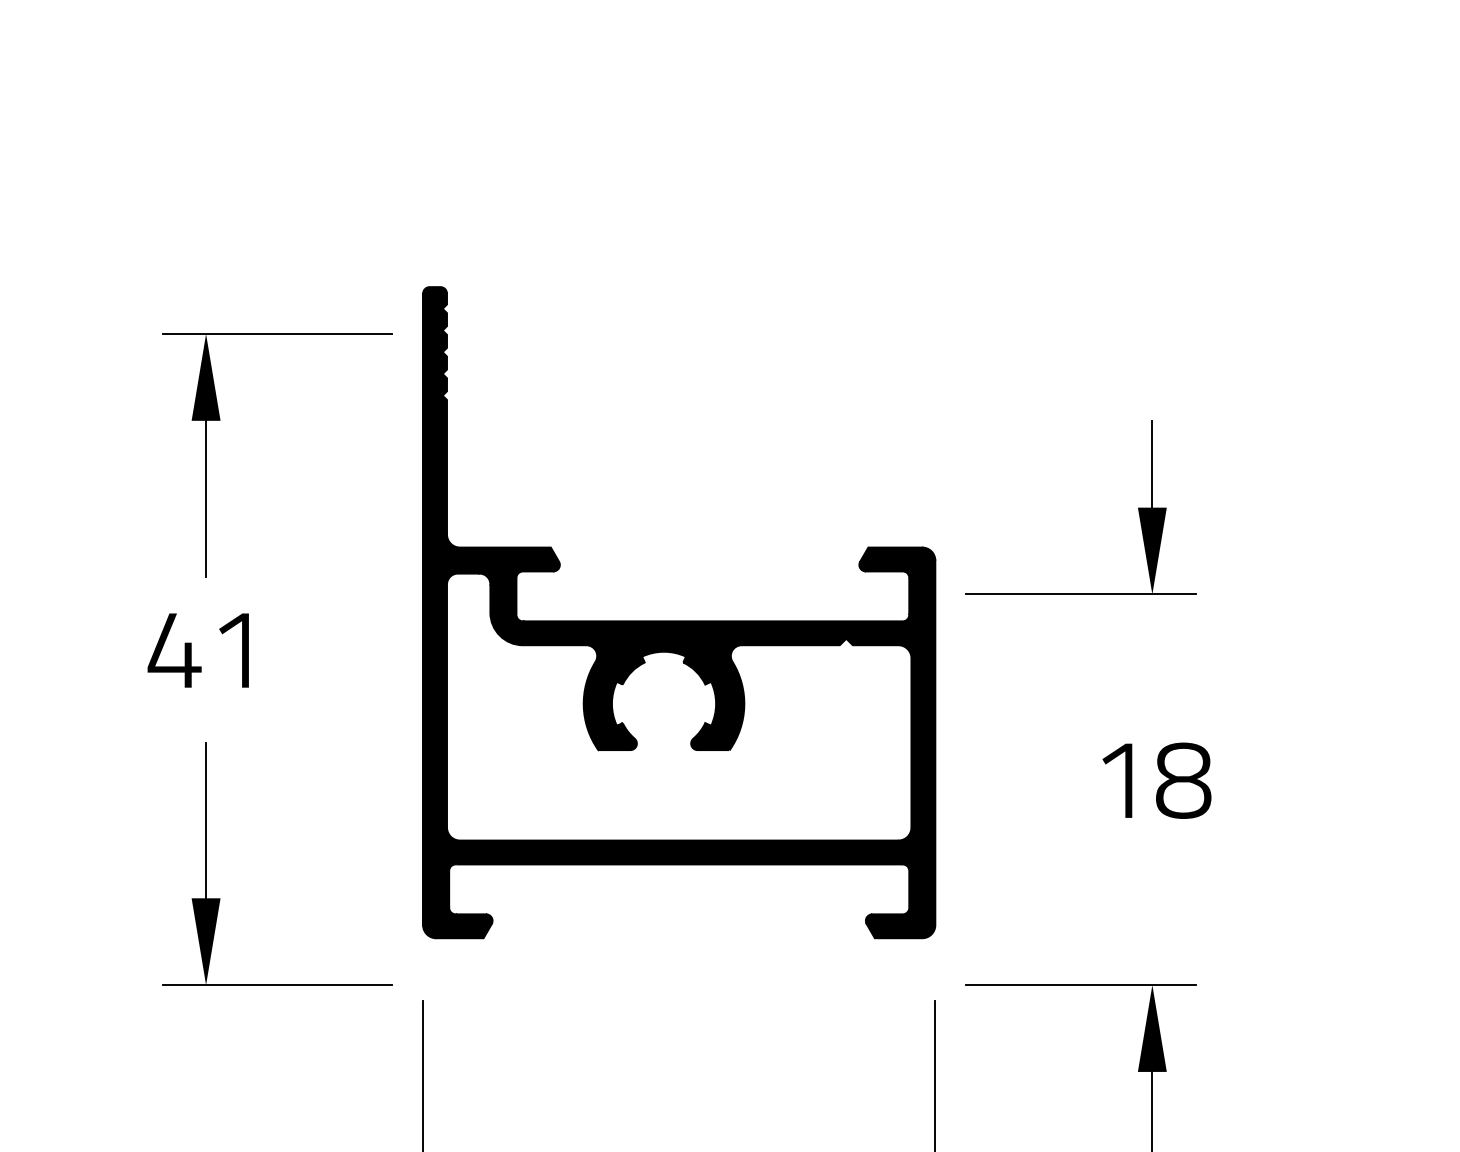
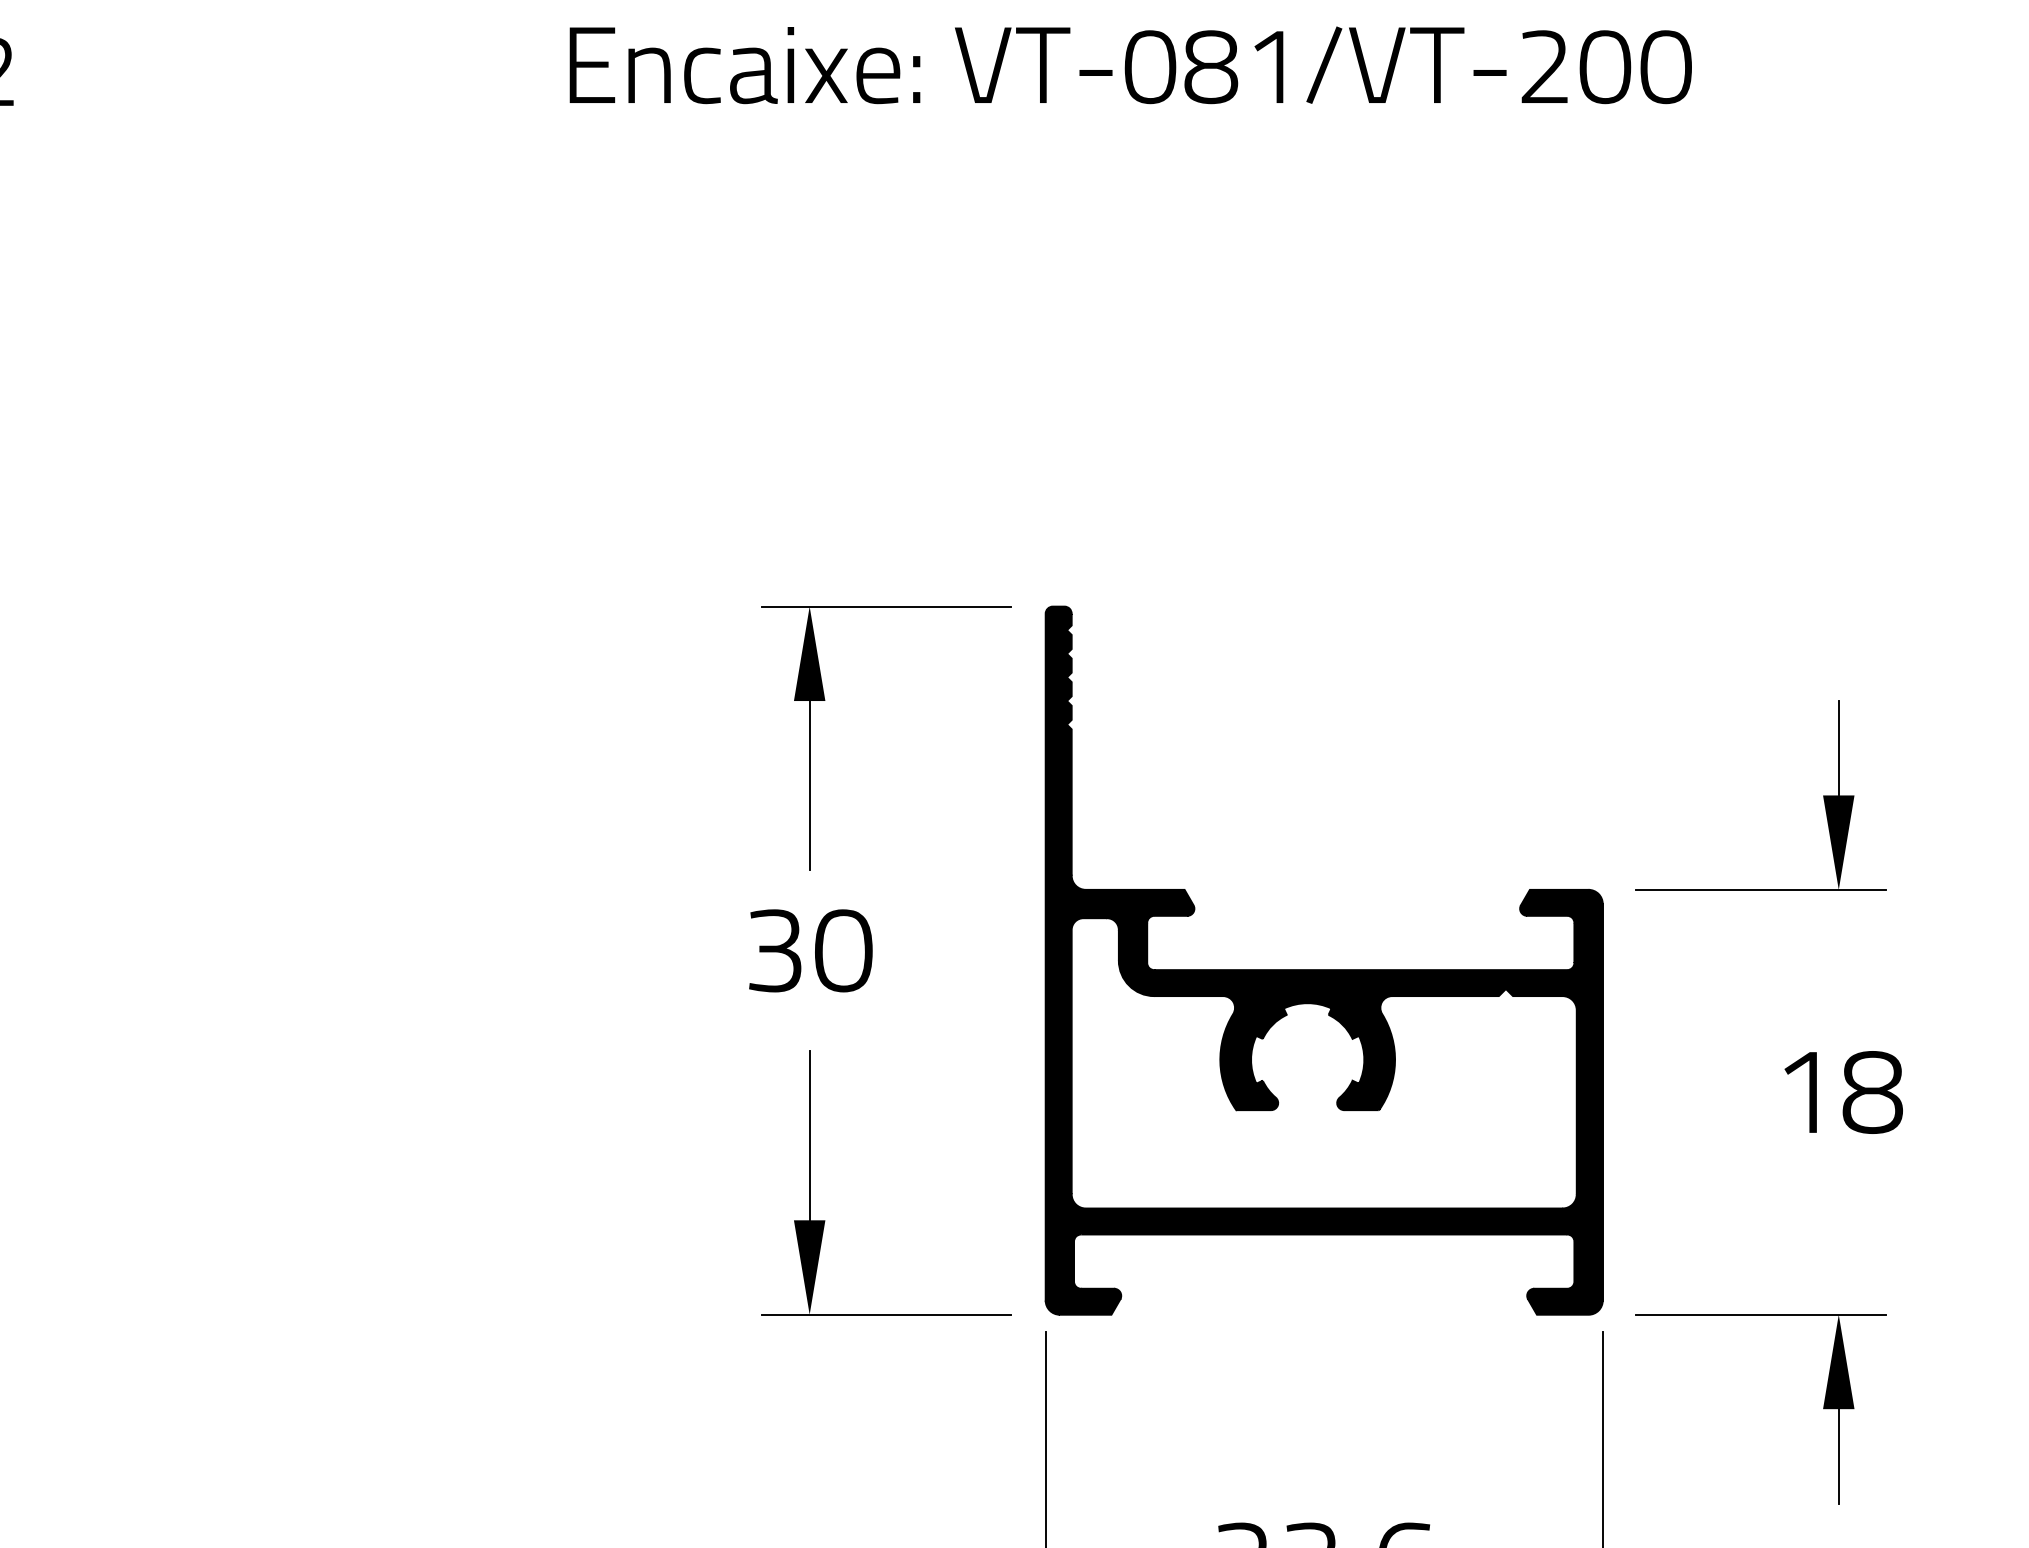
part: (678, 620) -> (1323, 969), moved
text: (205, 650) -> (809, 950), 41 -> 30

